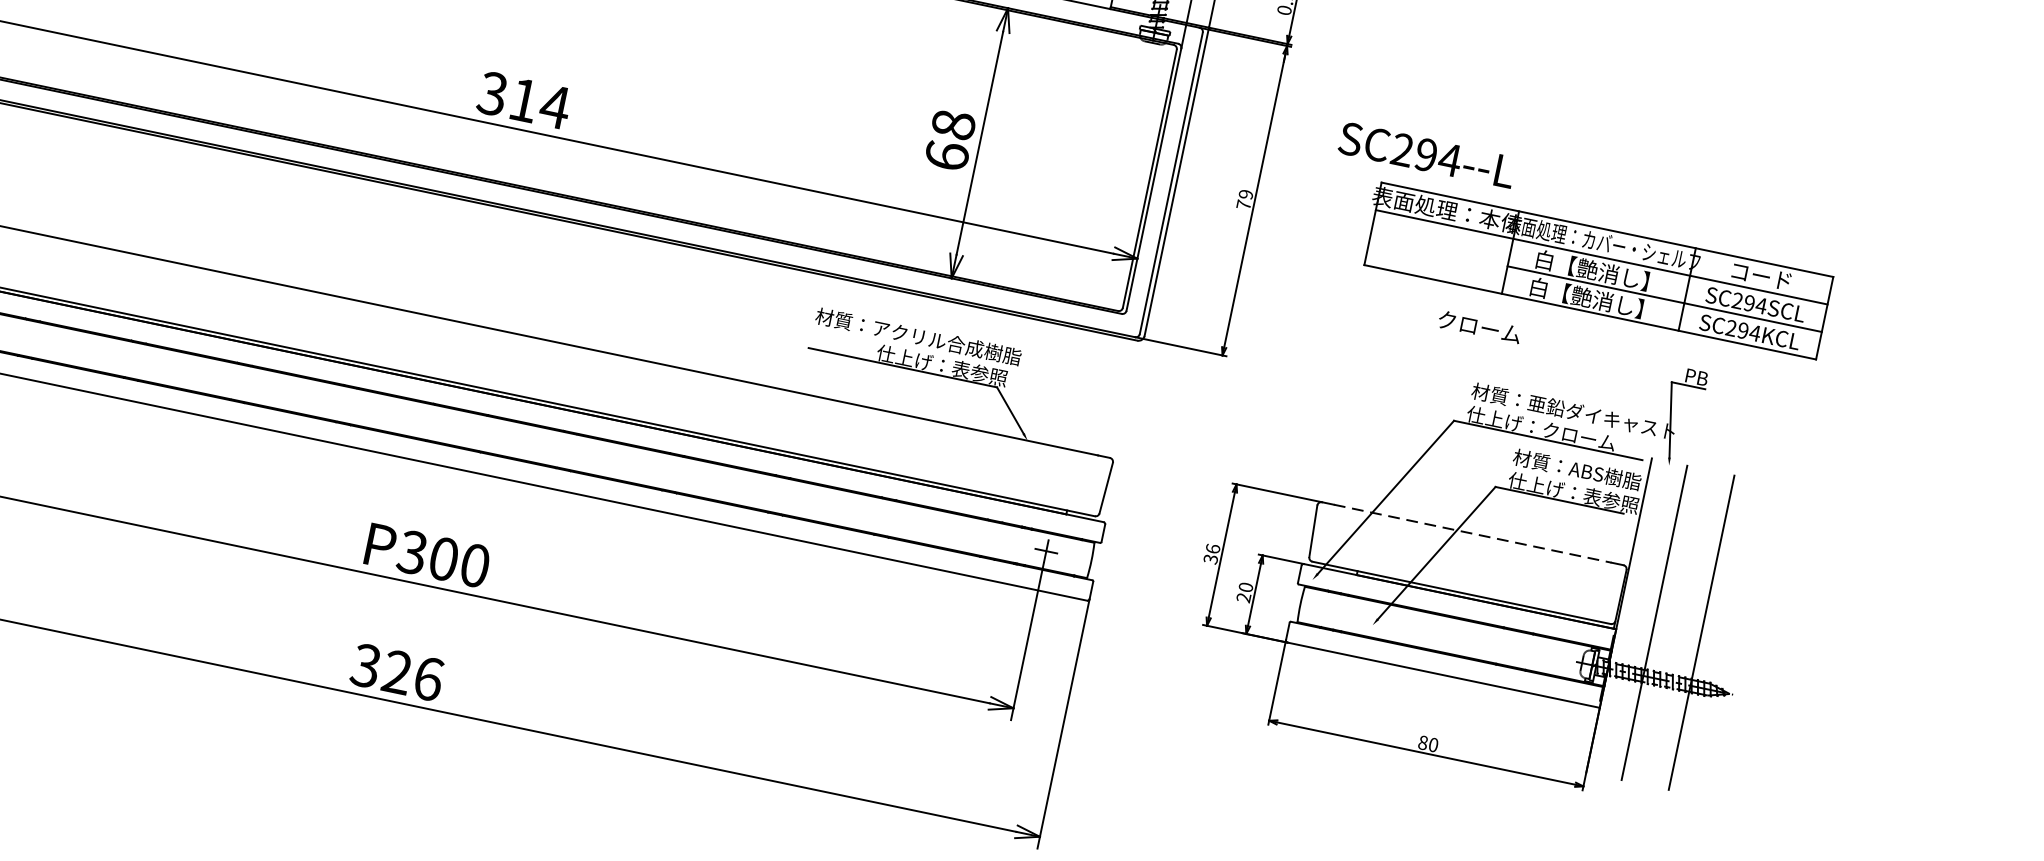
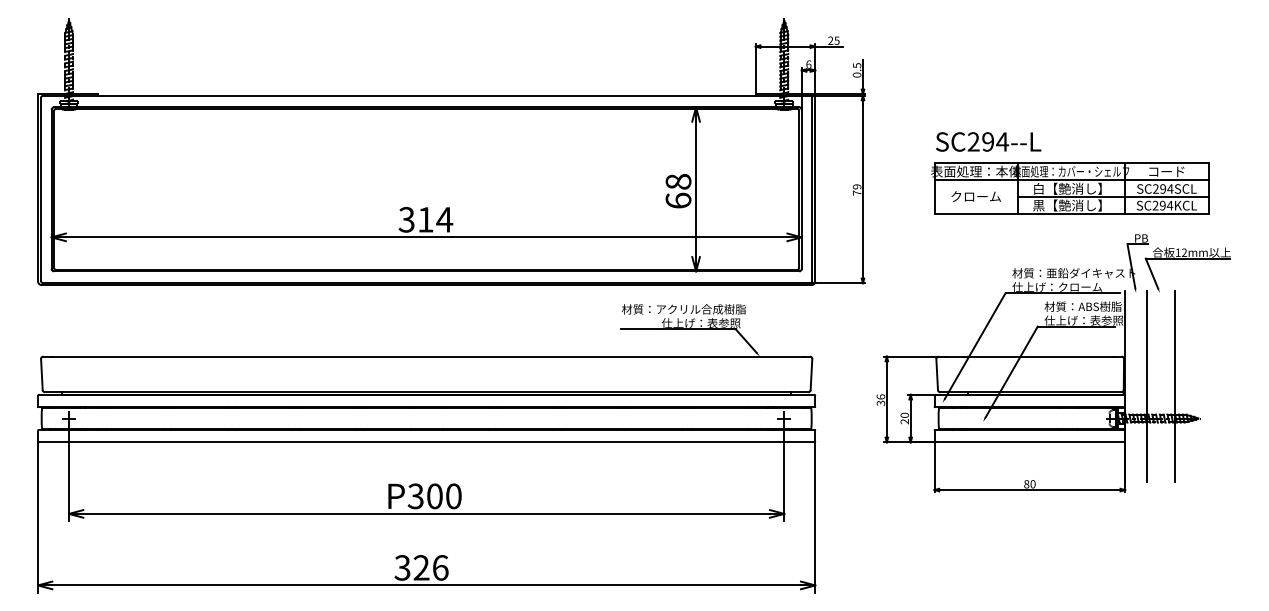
text: (1427, 154) -> (988, 141), moved
text: (1538, 287) -> (1038, 205), 白【艶消し】 -> 黒【艶消し】
text: (1478, 326) -> (975, 196), moved
part: (1765, 427) -> (1187, 259), added
line: (1473, 533) -> (1030, 356), dashed -> solid

